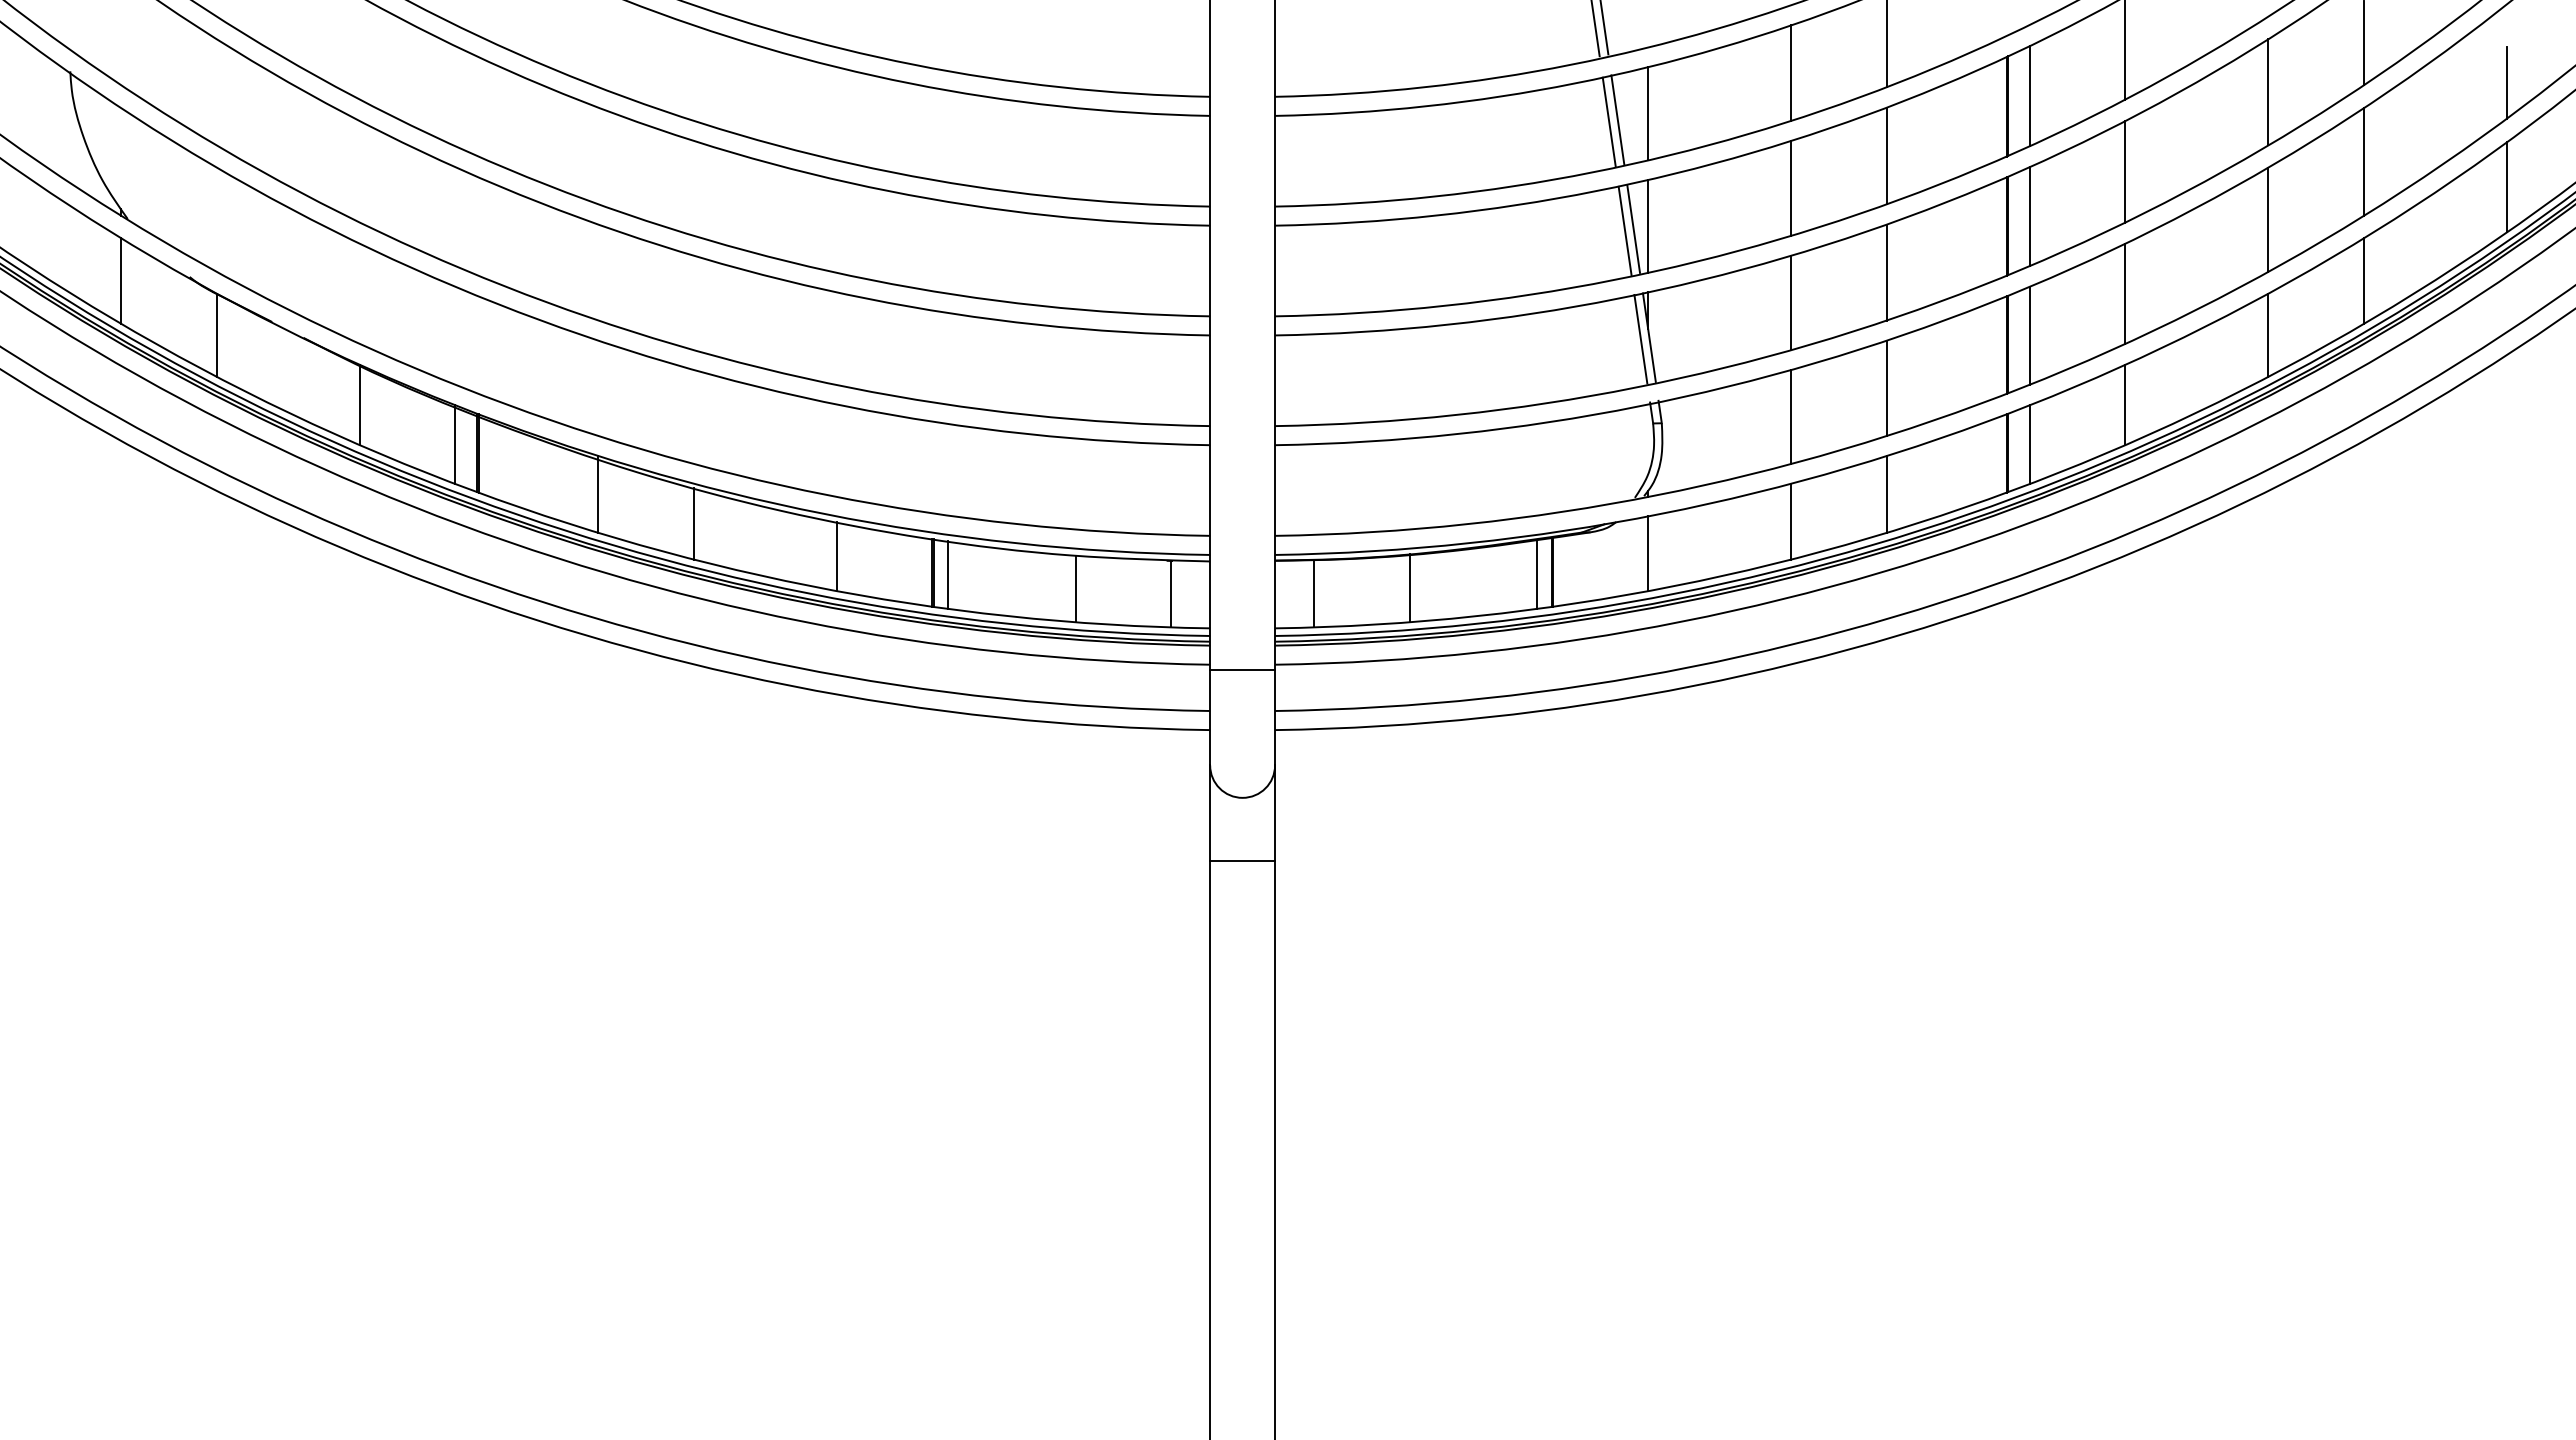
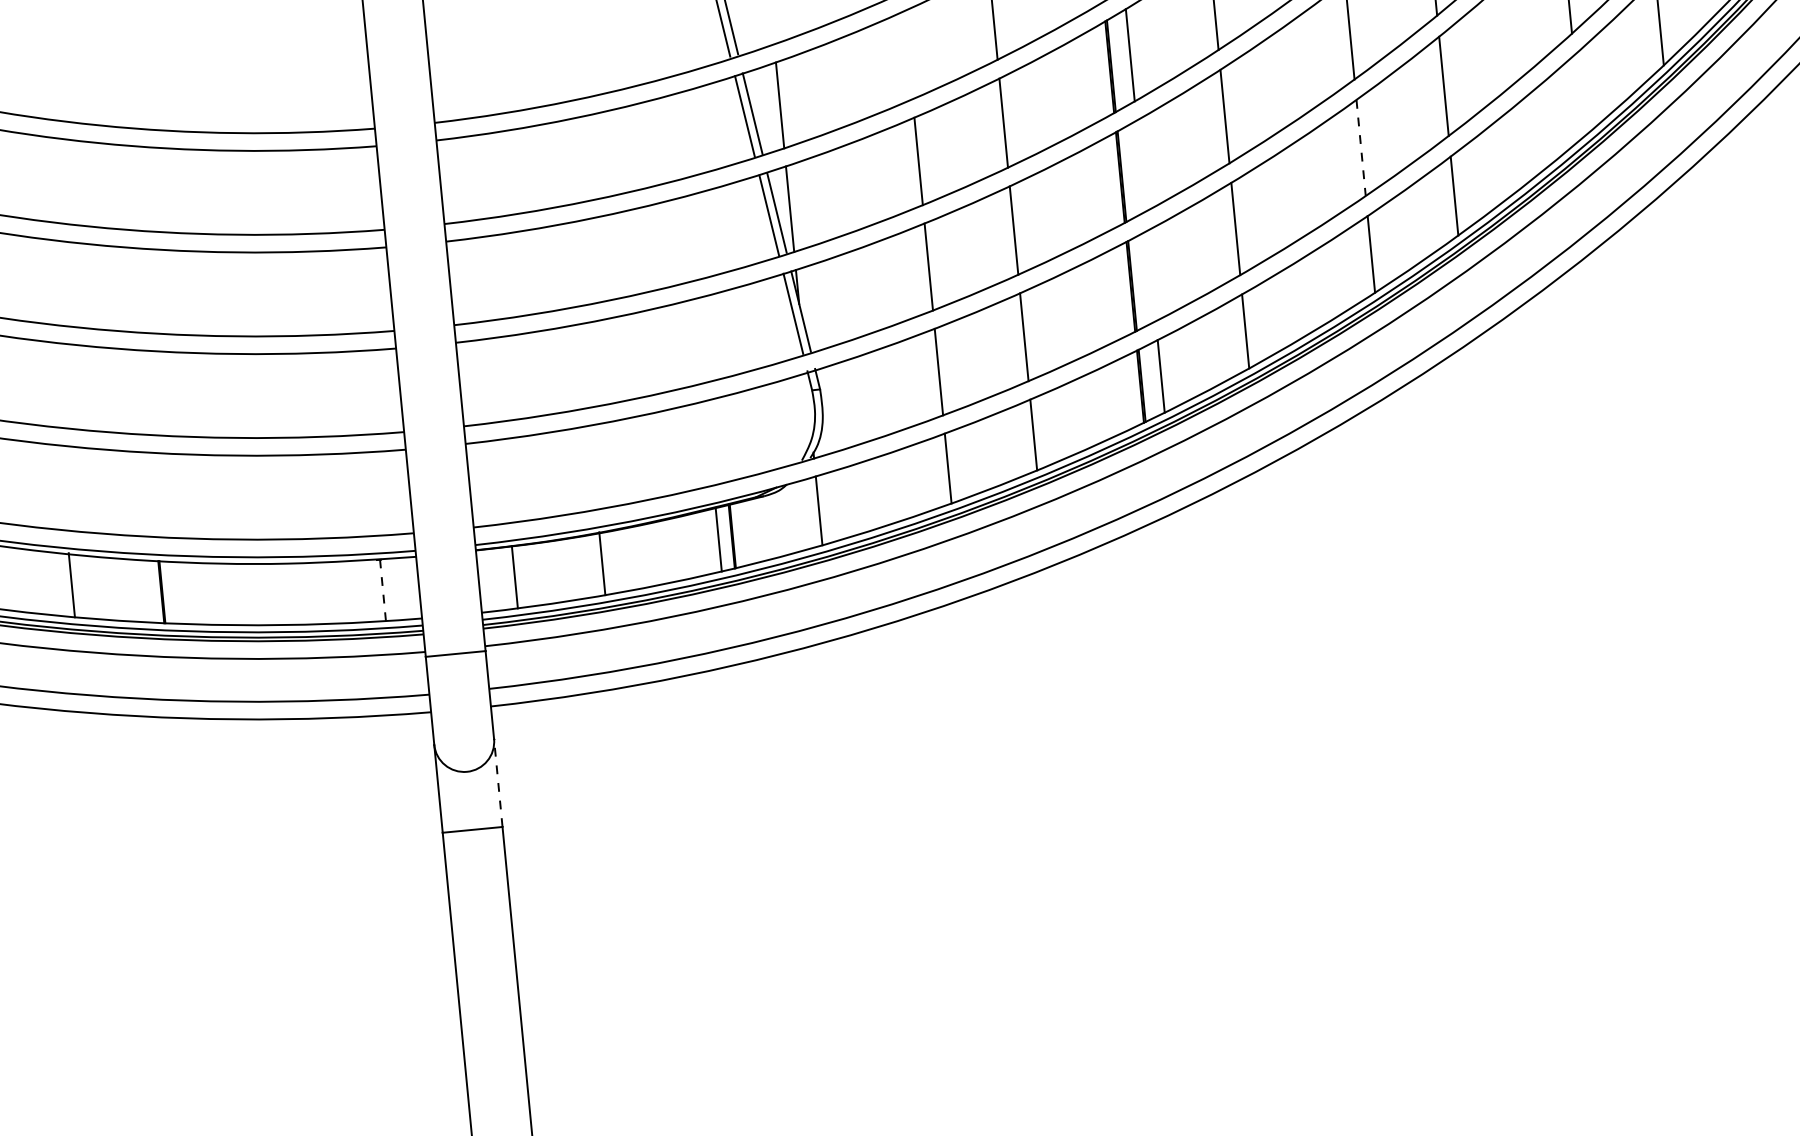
line: (1791, 72) -> (908, 54), removed
line: (2507, 187) -> (1578, 97), removed
line: (2029, 216) -> (1140, 166), removed
line: (2268, 220) -> (1361, 148), solid -> dashed
line: (2029, 335) -> (1151, 275), removed
line: (947, 574) -> (175, 592), removed
line: (1075, 588) -> (294, 593), removed
line: (1171, 593) -> (383, 589), solid -> dashed
line: (1275, 813) -> (498, 783), solid -> dashed

